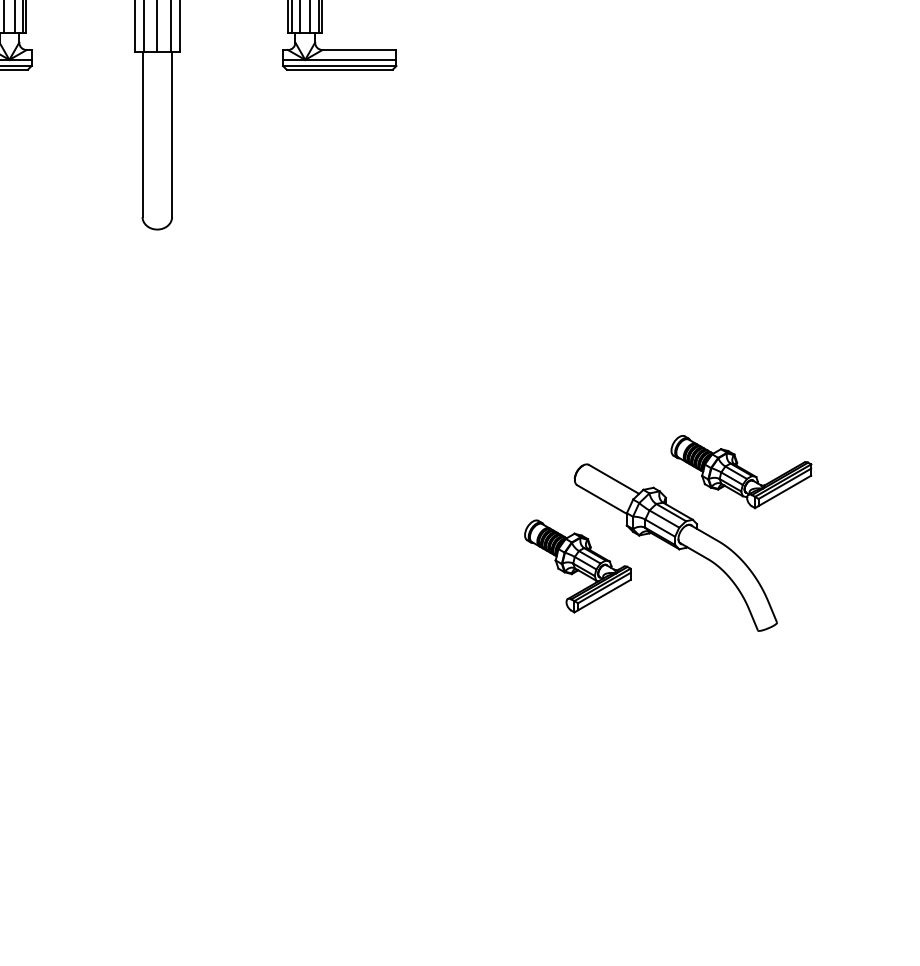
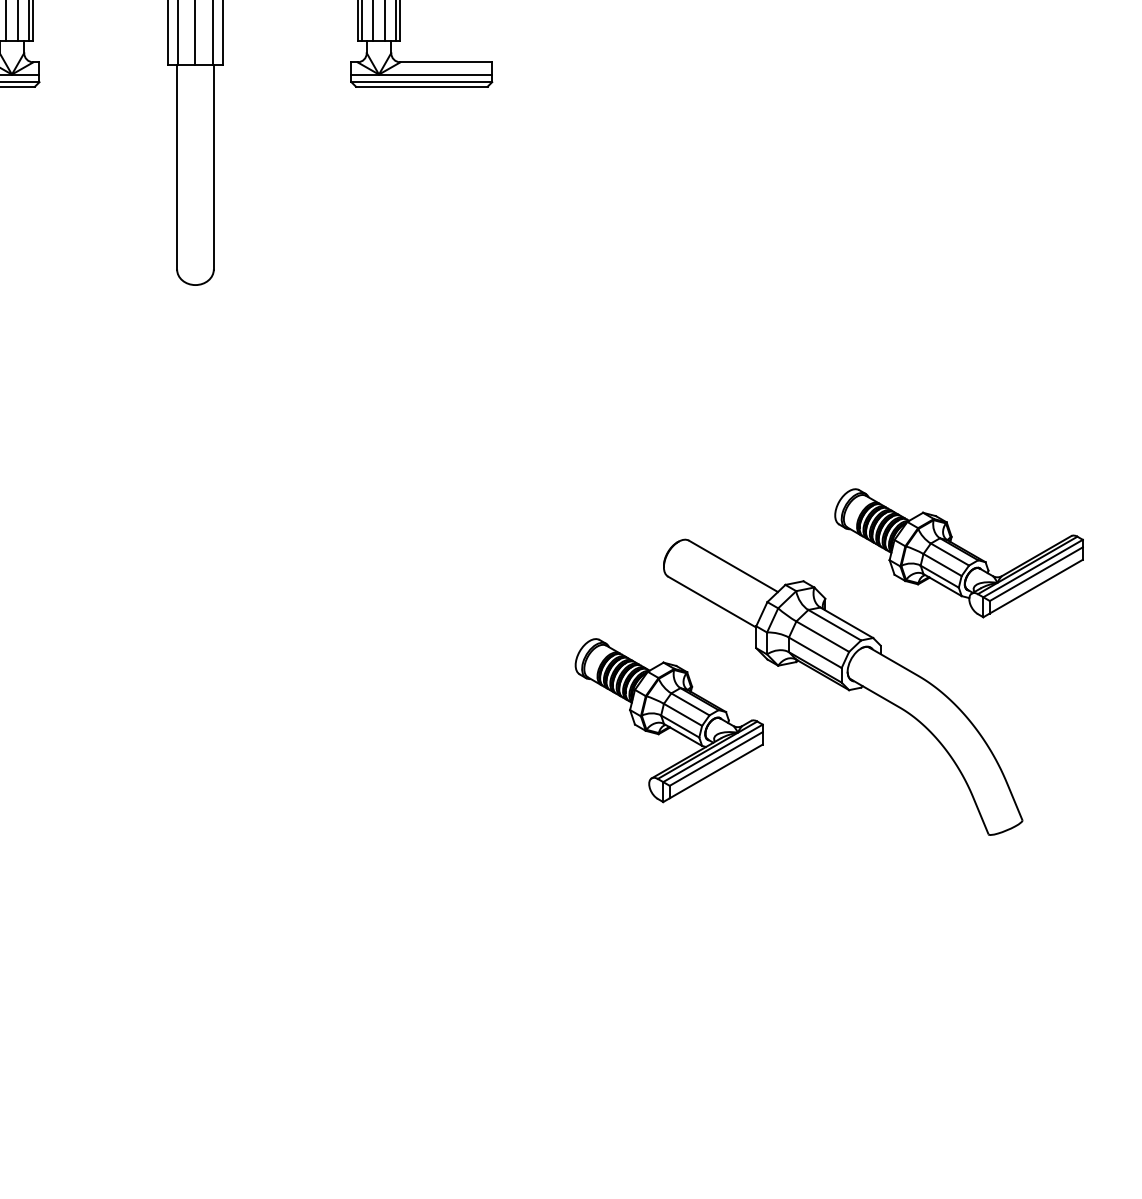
part: (667, 532) -> (828, 661), size x1.43

